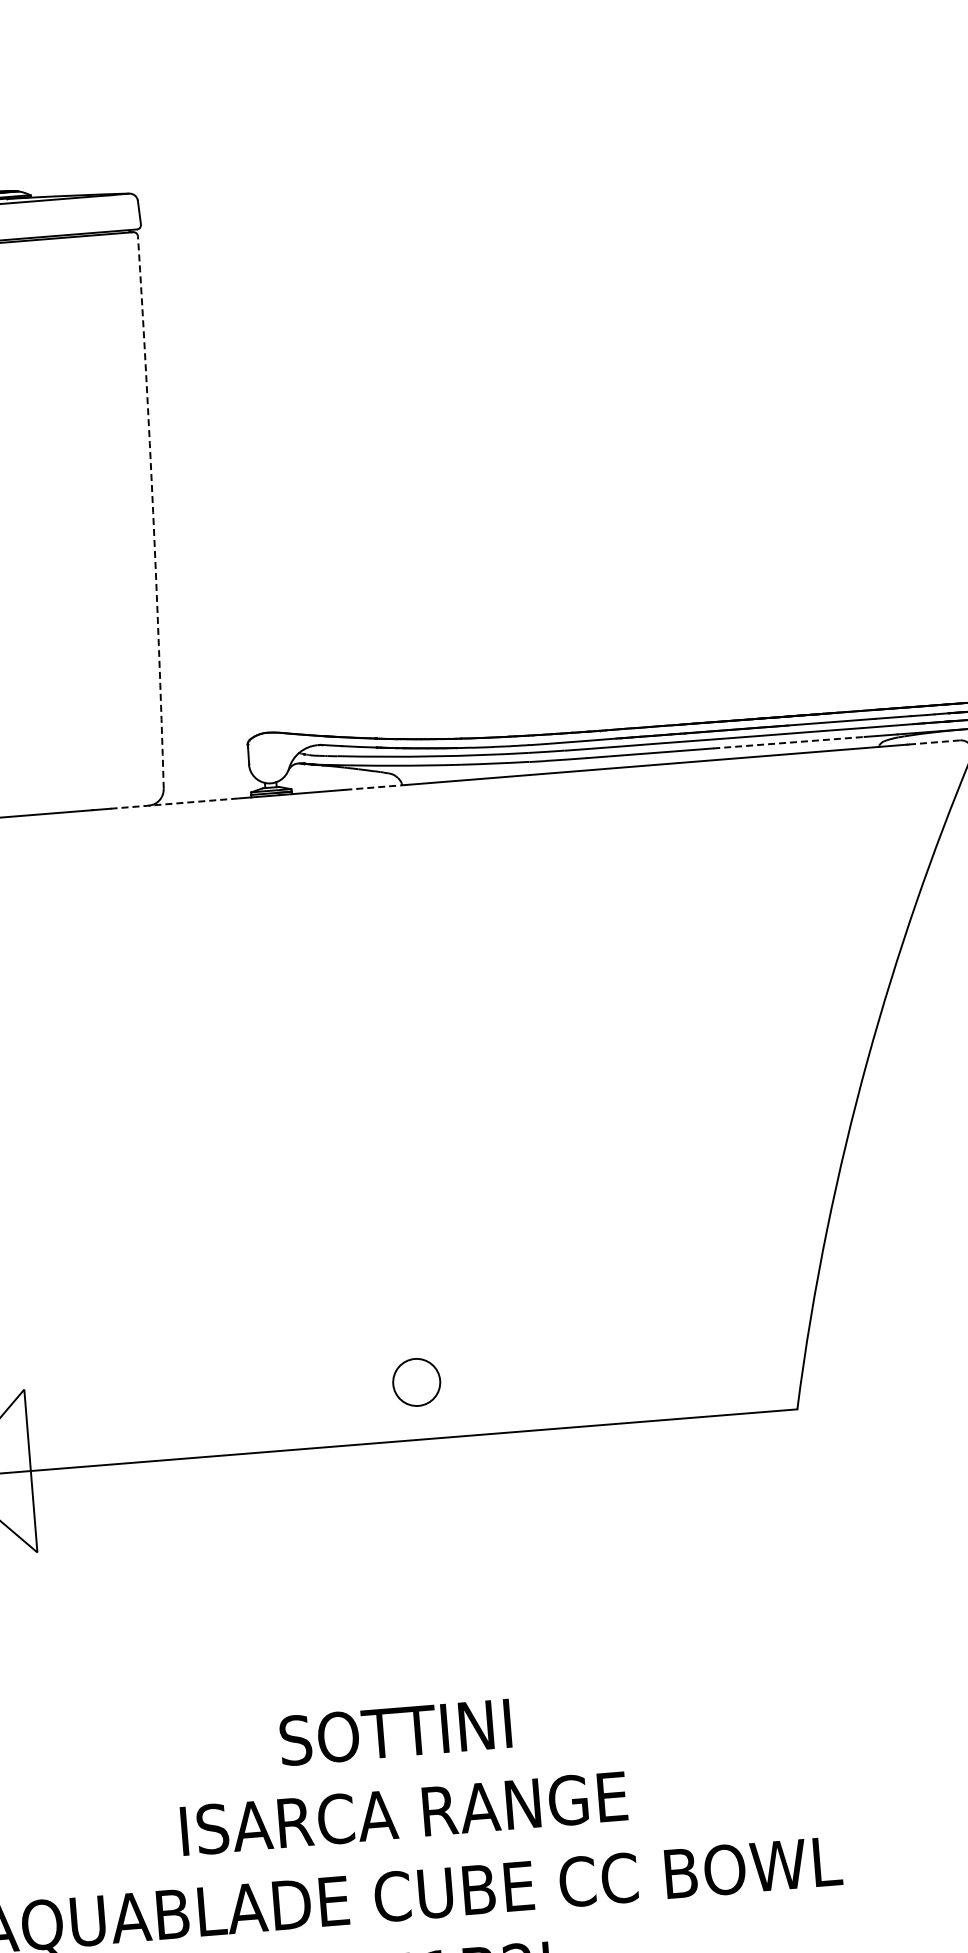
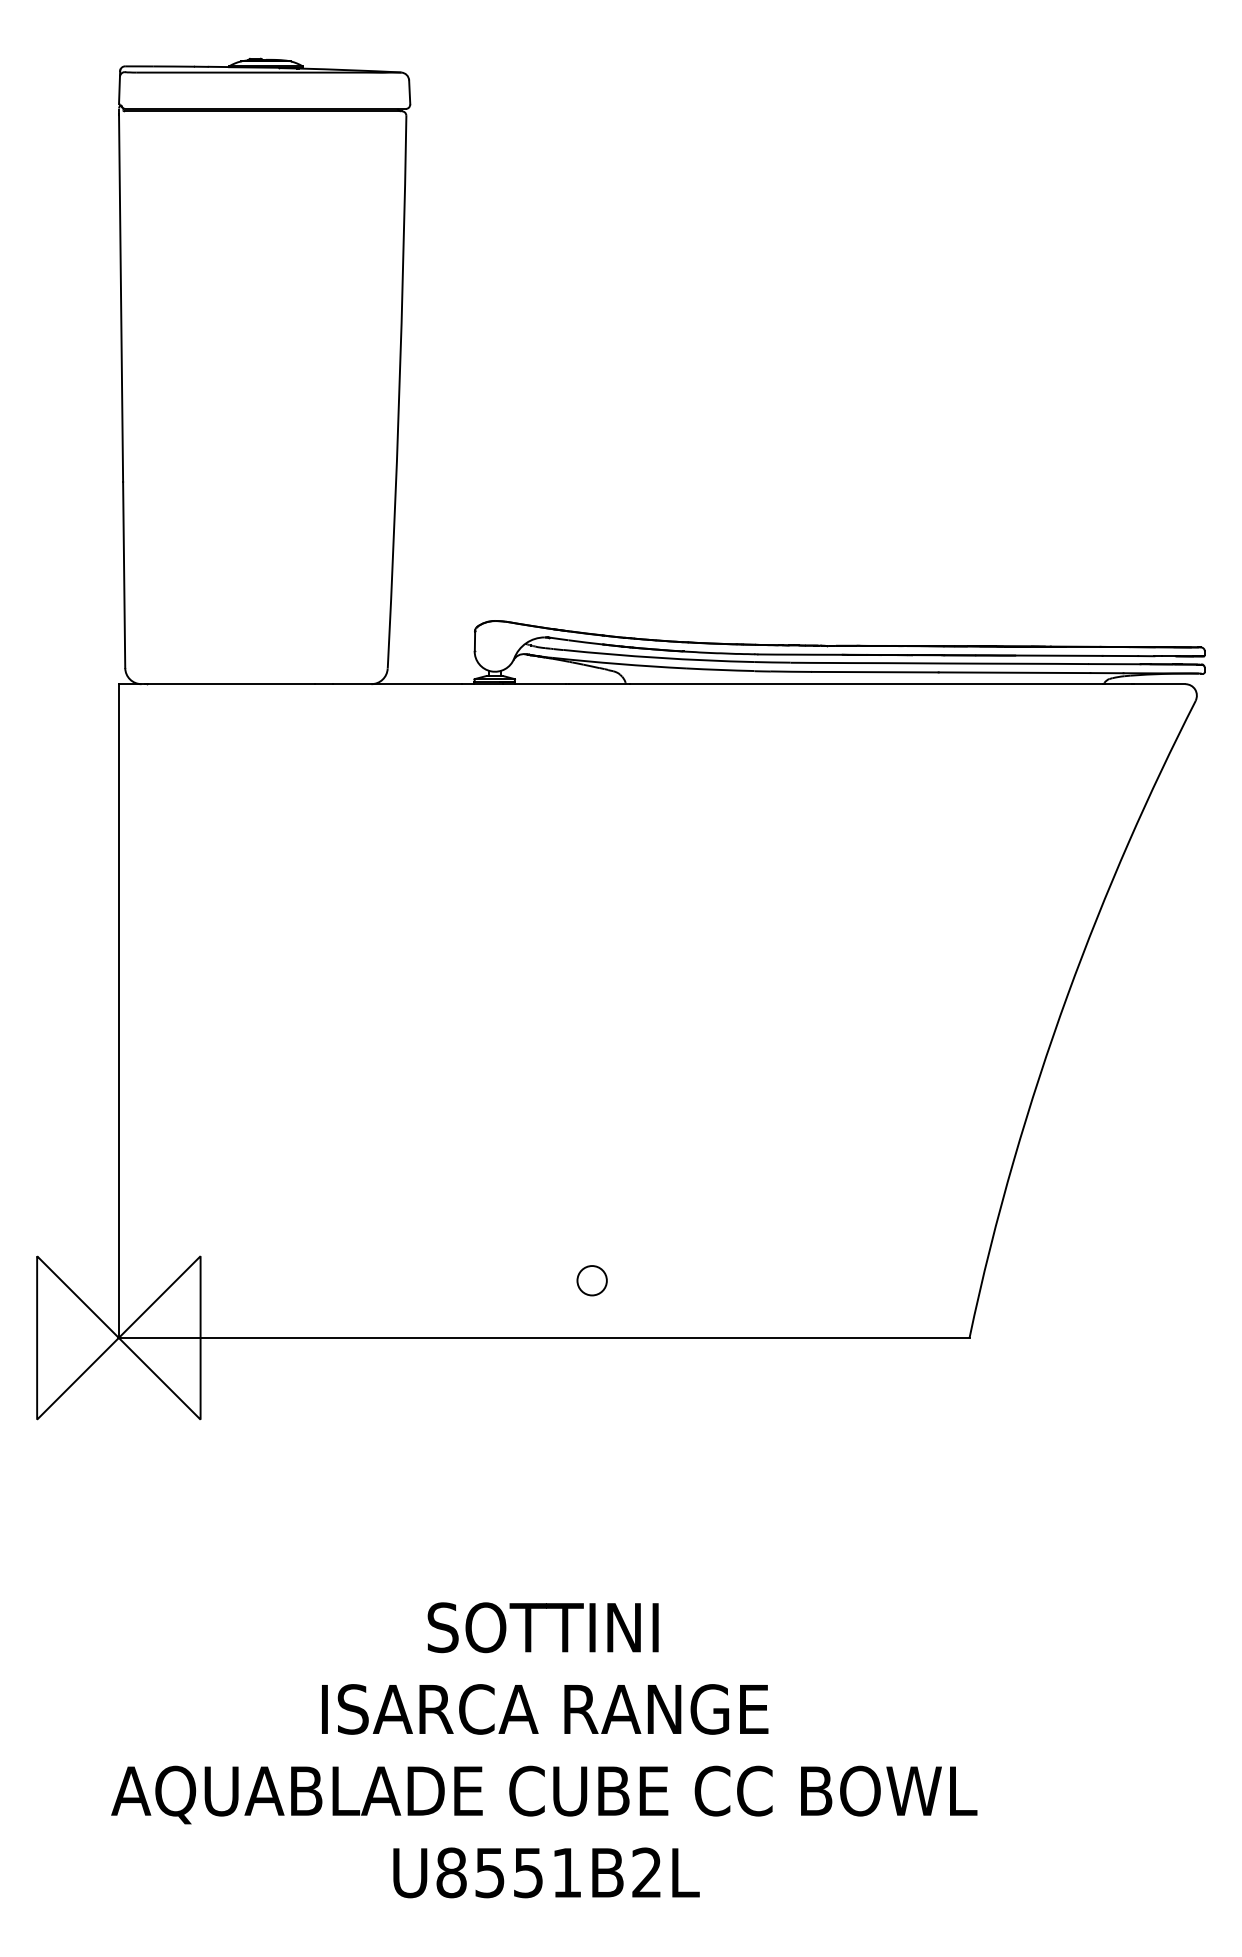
arc: (153, 512) -> (399, 392), dashed -> solid
line: (788, 742) -> (1014, 672), dashed -> solid
line: (934, 742) -> (1159, 684), dashed -> solid
line: (376, 787) -> (599, 684), dashed -> solid
line: (175, 803) -> (398, 684), dashed -> solid
circle: (415, 1382) -> (591, 1280), size x0.62

